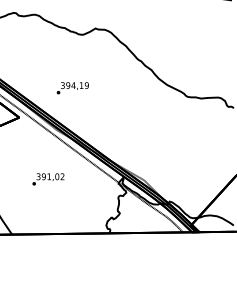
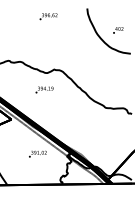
text: (72, 87) -> (44, 89), moved
text: (47, 178) -> (37, 153), moved

